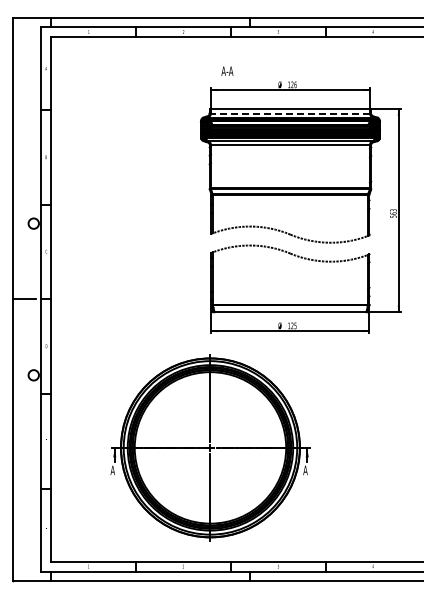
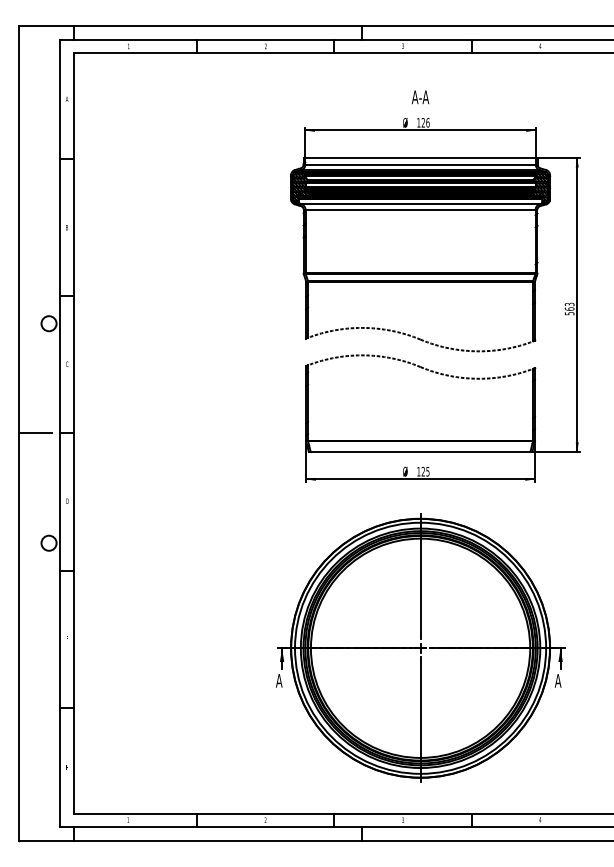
text: (227, 70) -> (420, 96), moved
line: (290, 113) -> (420, 164), dashed -> solid
part: (210, 447) -> (420, 647), moved

